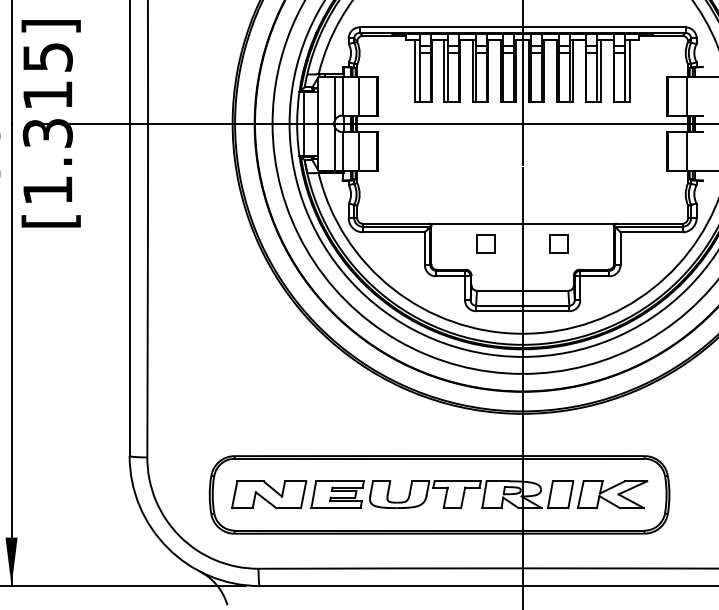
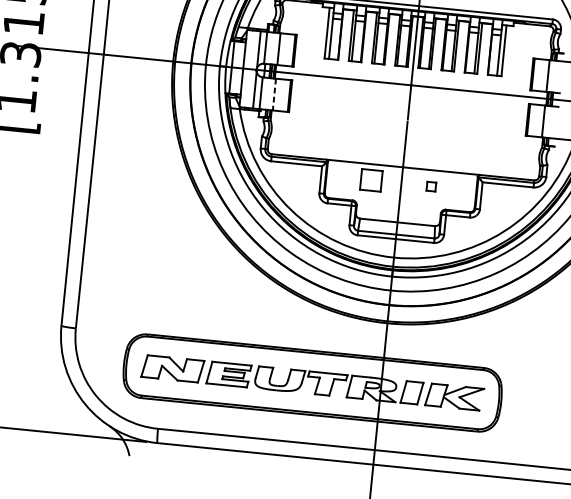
line: (358, 151) -> (274, 94), solid -> dashed
part: (485, 243) -> (370, 180), size x1.4
part: (558, 243) -> (430, 186), size x0.6

